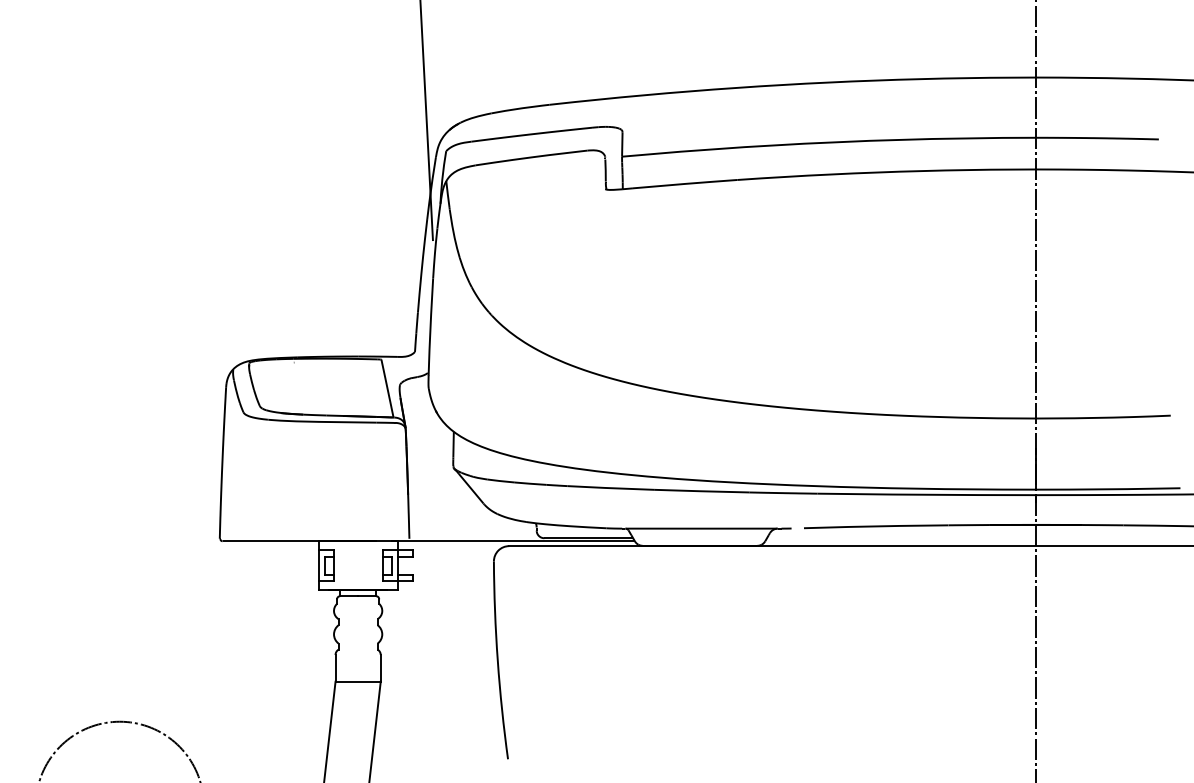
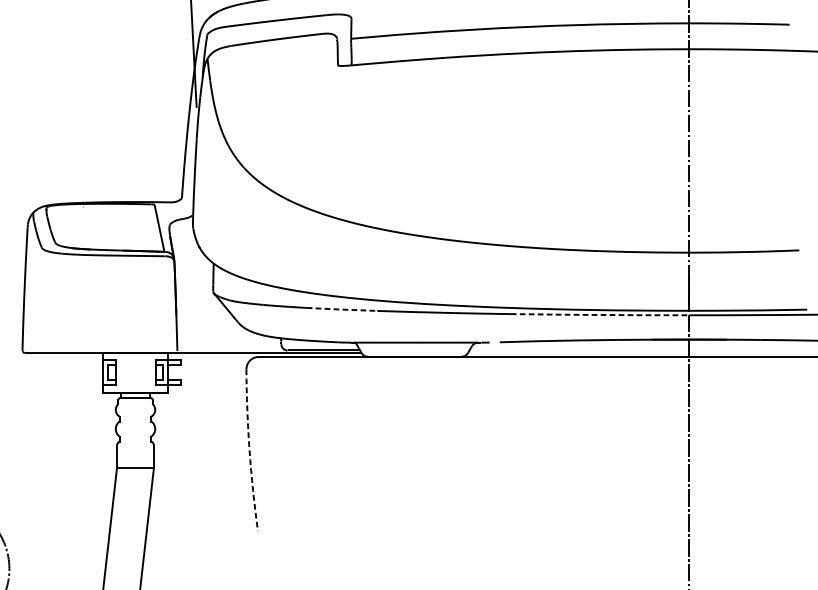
line: (611, 488) -> (342, 309), solid -> dashed
line: (927, 494) -> (600, 314), solid -> dashed
arc: (497, 660) -> (249, 450), solid -> dashed

